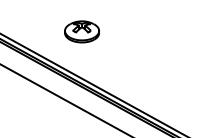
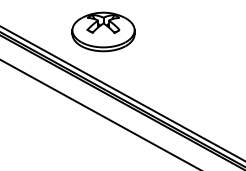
part: (82, 31) -> (103, 31), size x1.67

